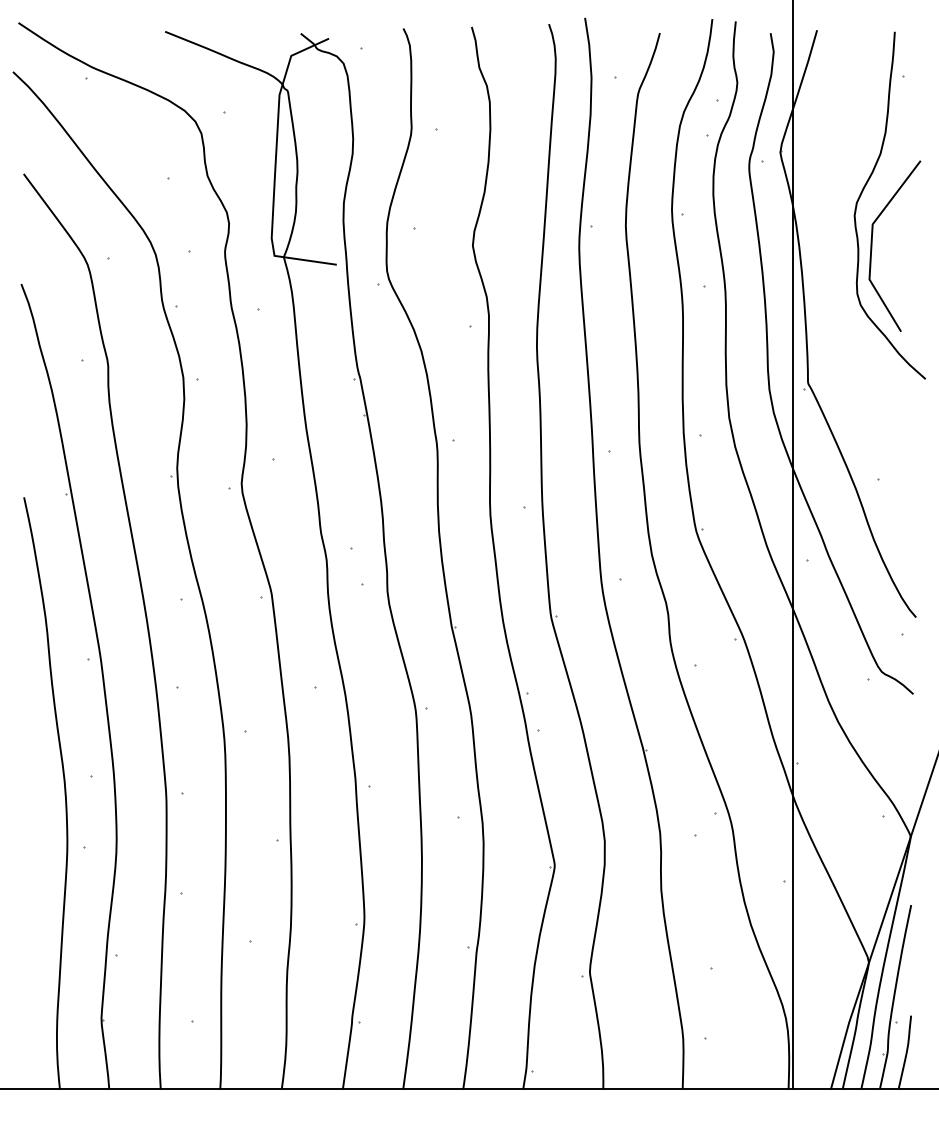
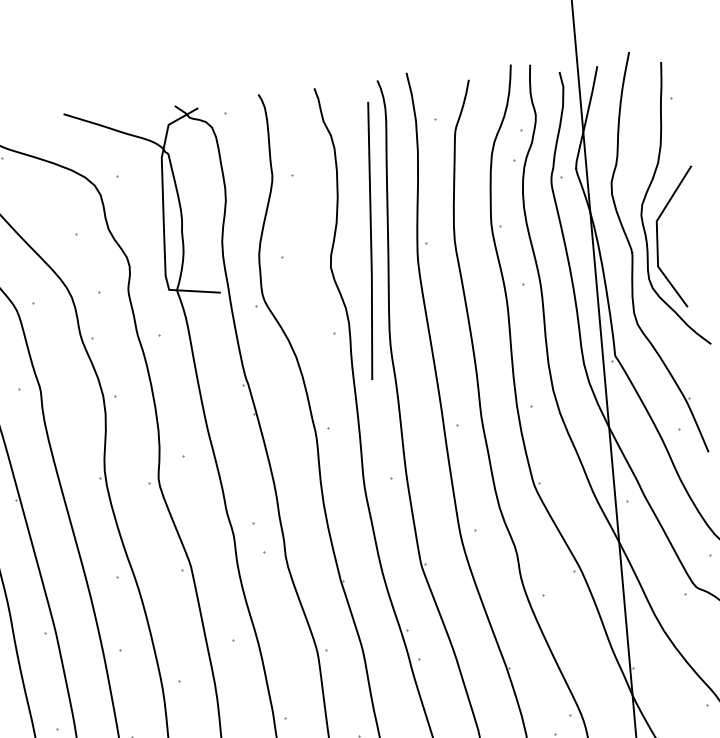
line: (523, 217) -> (370, 240), added
part: (840, 262) -> (633, 254), added

